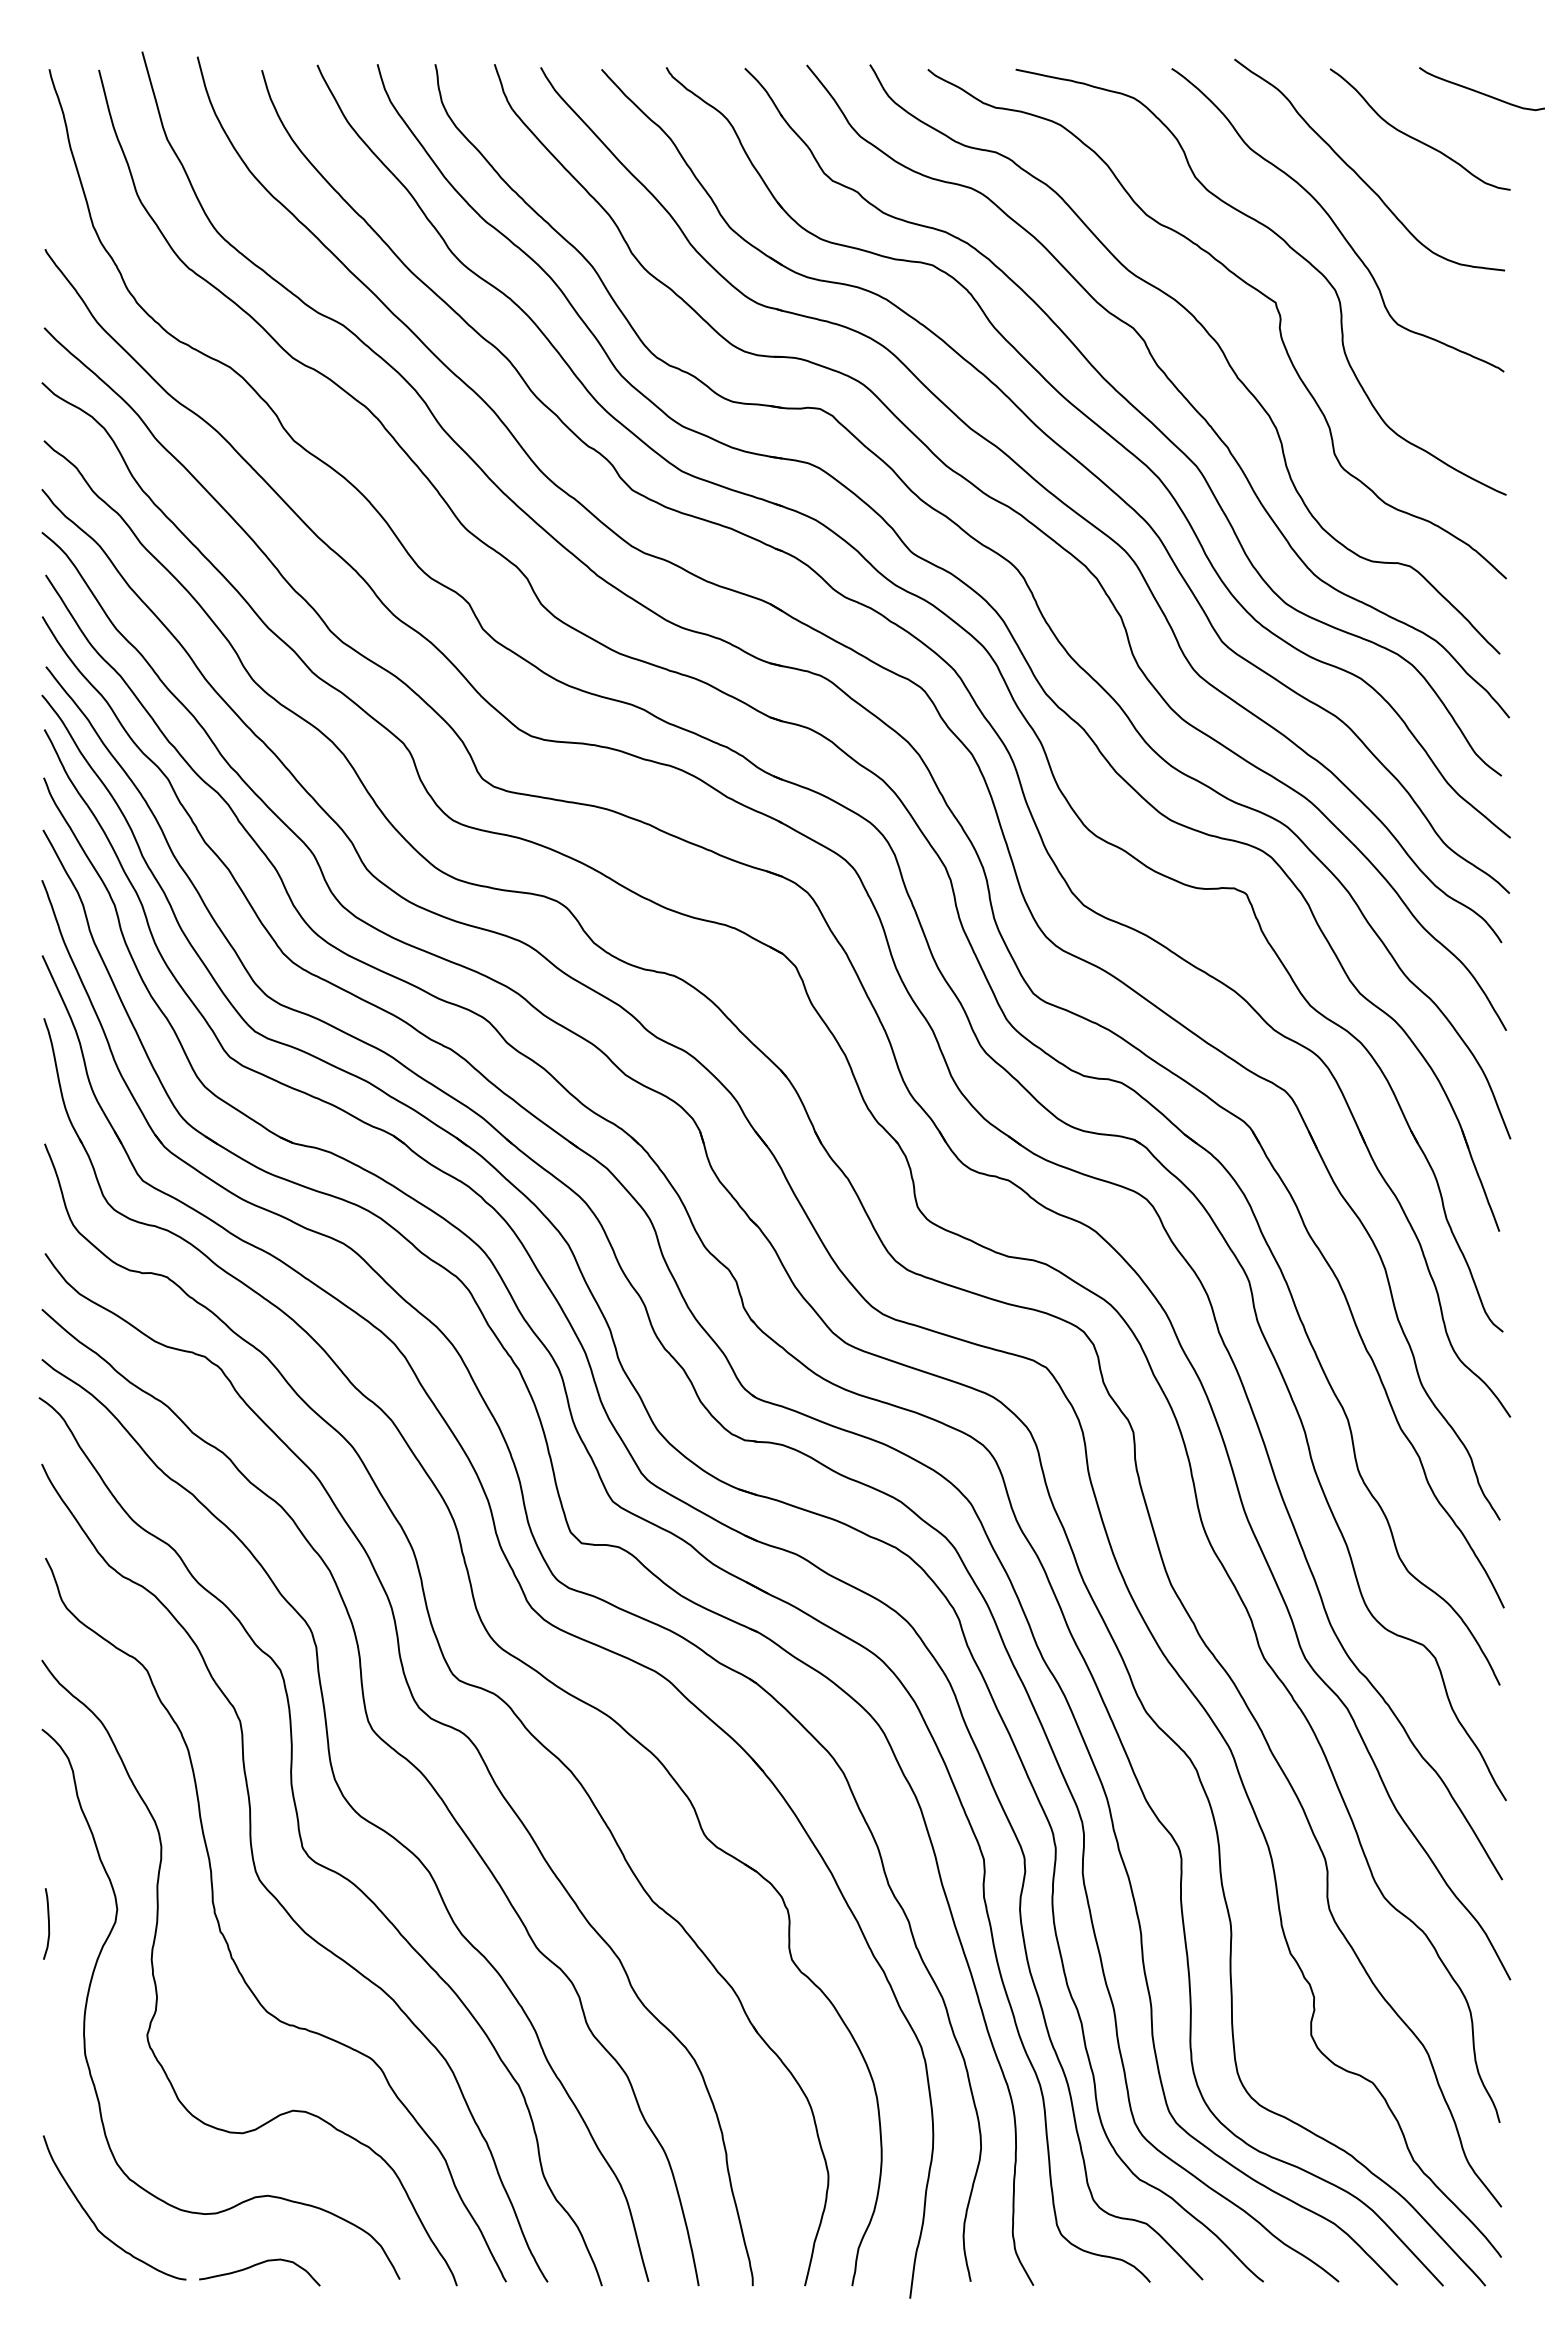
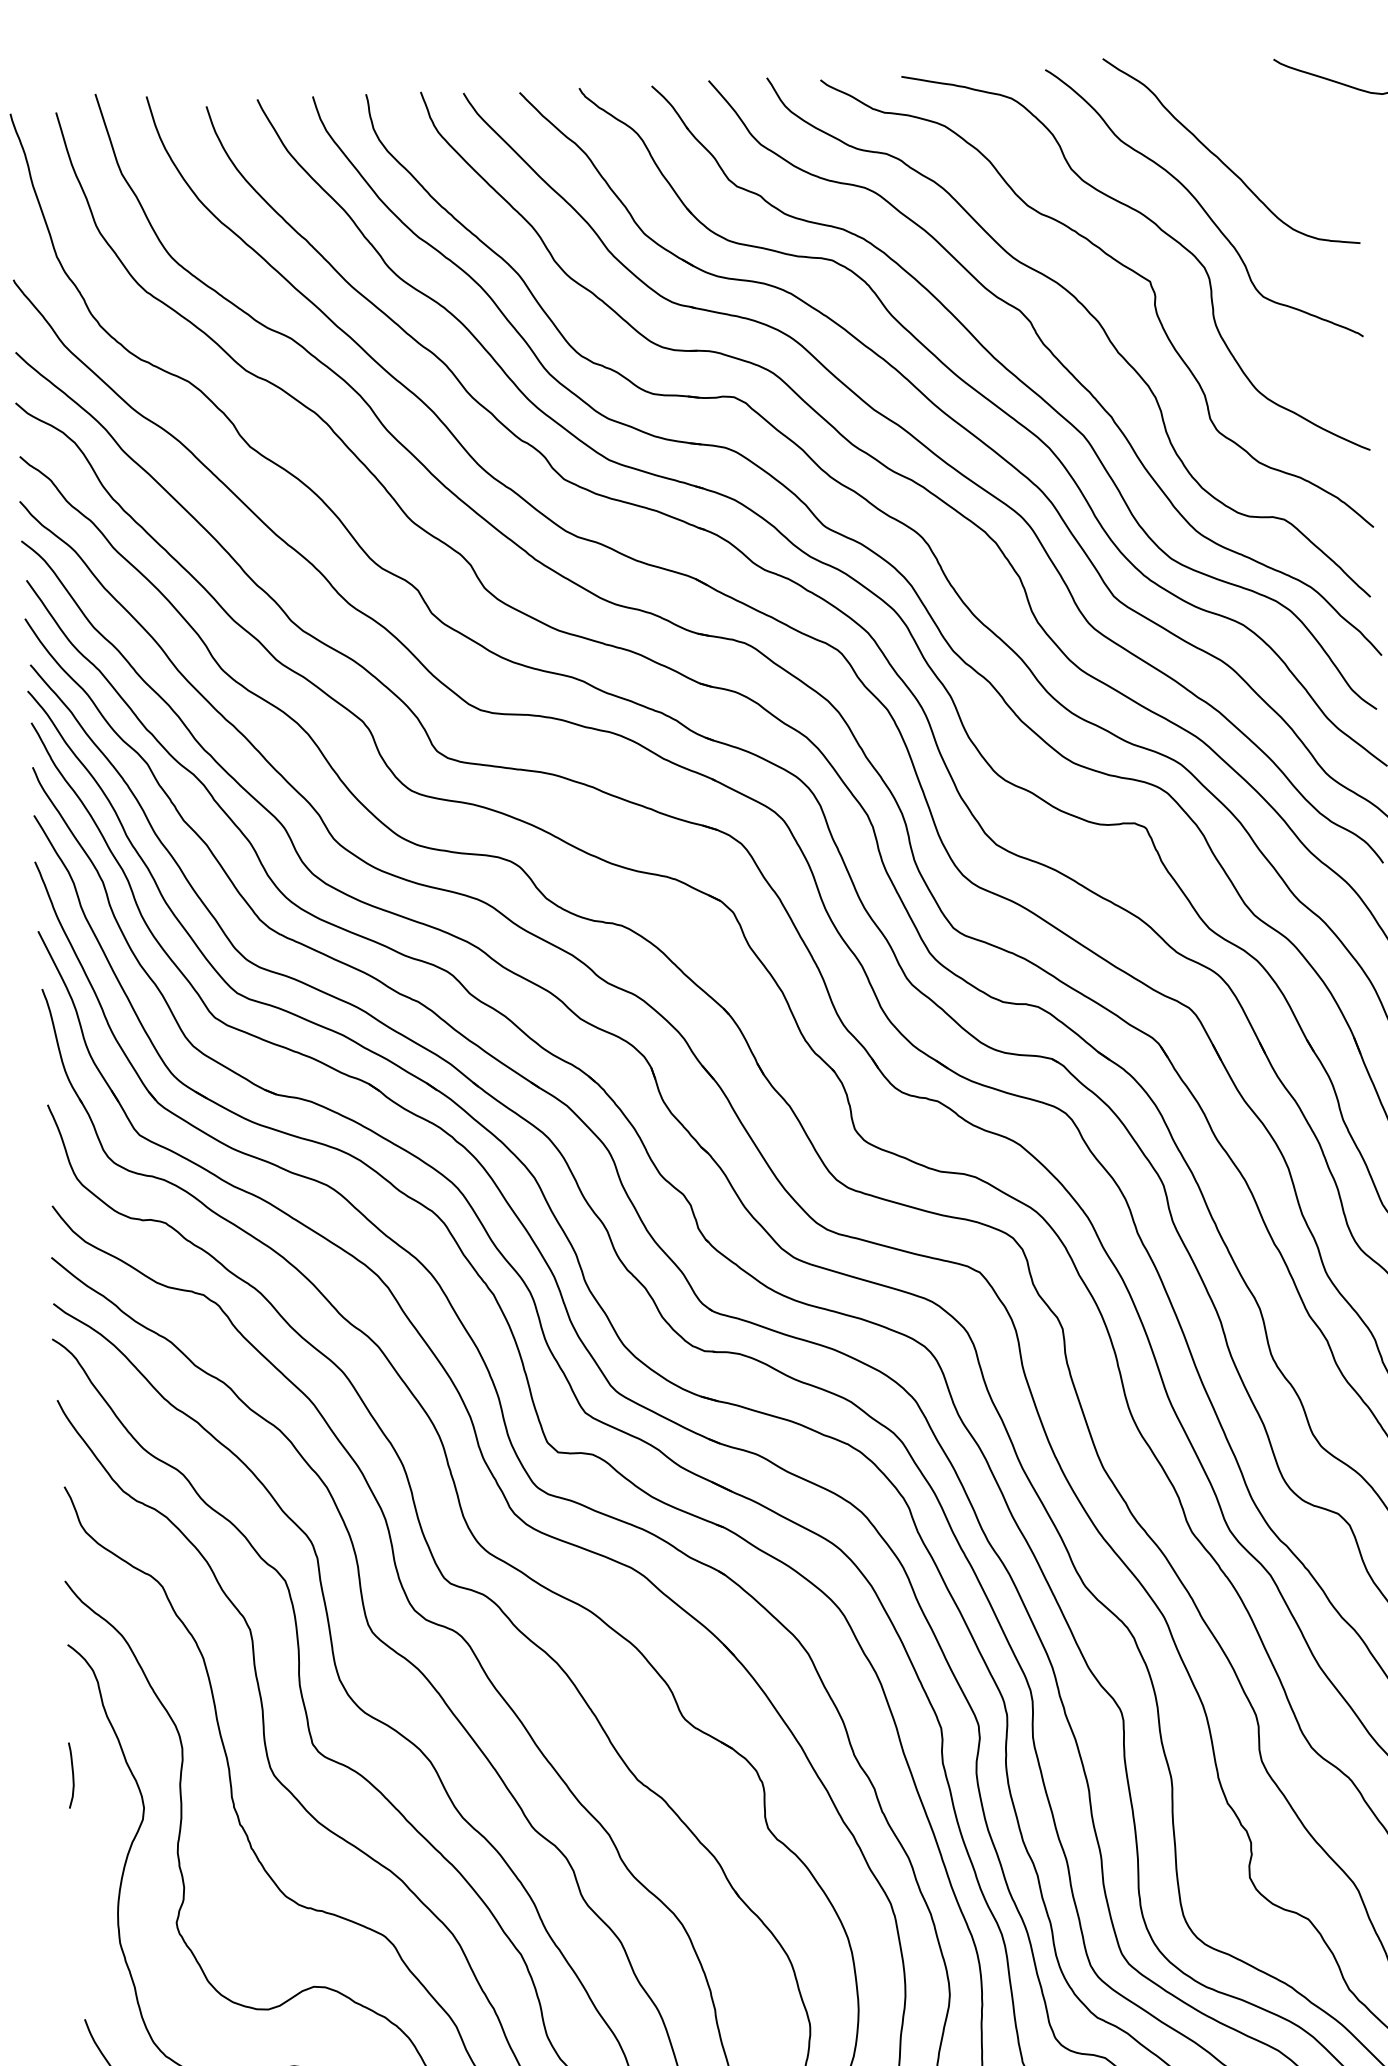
curve: (1414, 137) -> (1271, 123), removed
curve: (48, 1923) -> (72, 1775), moved

